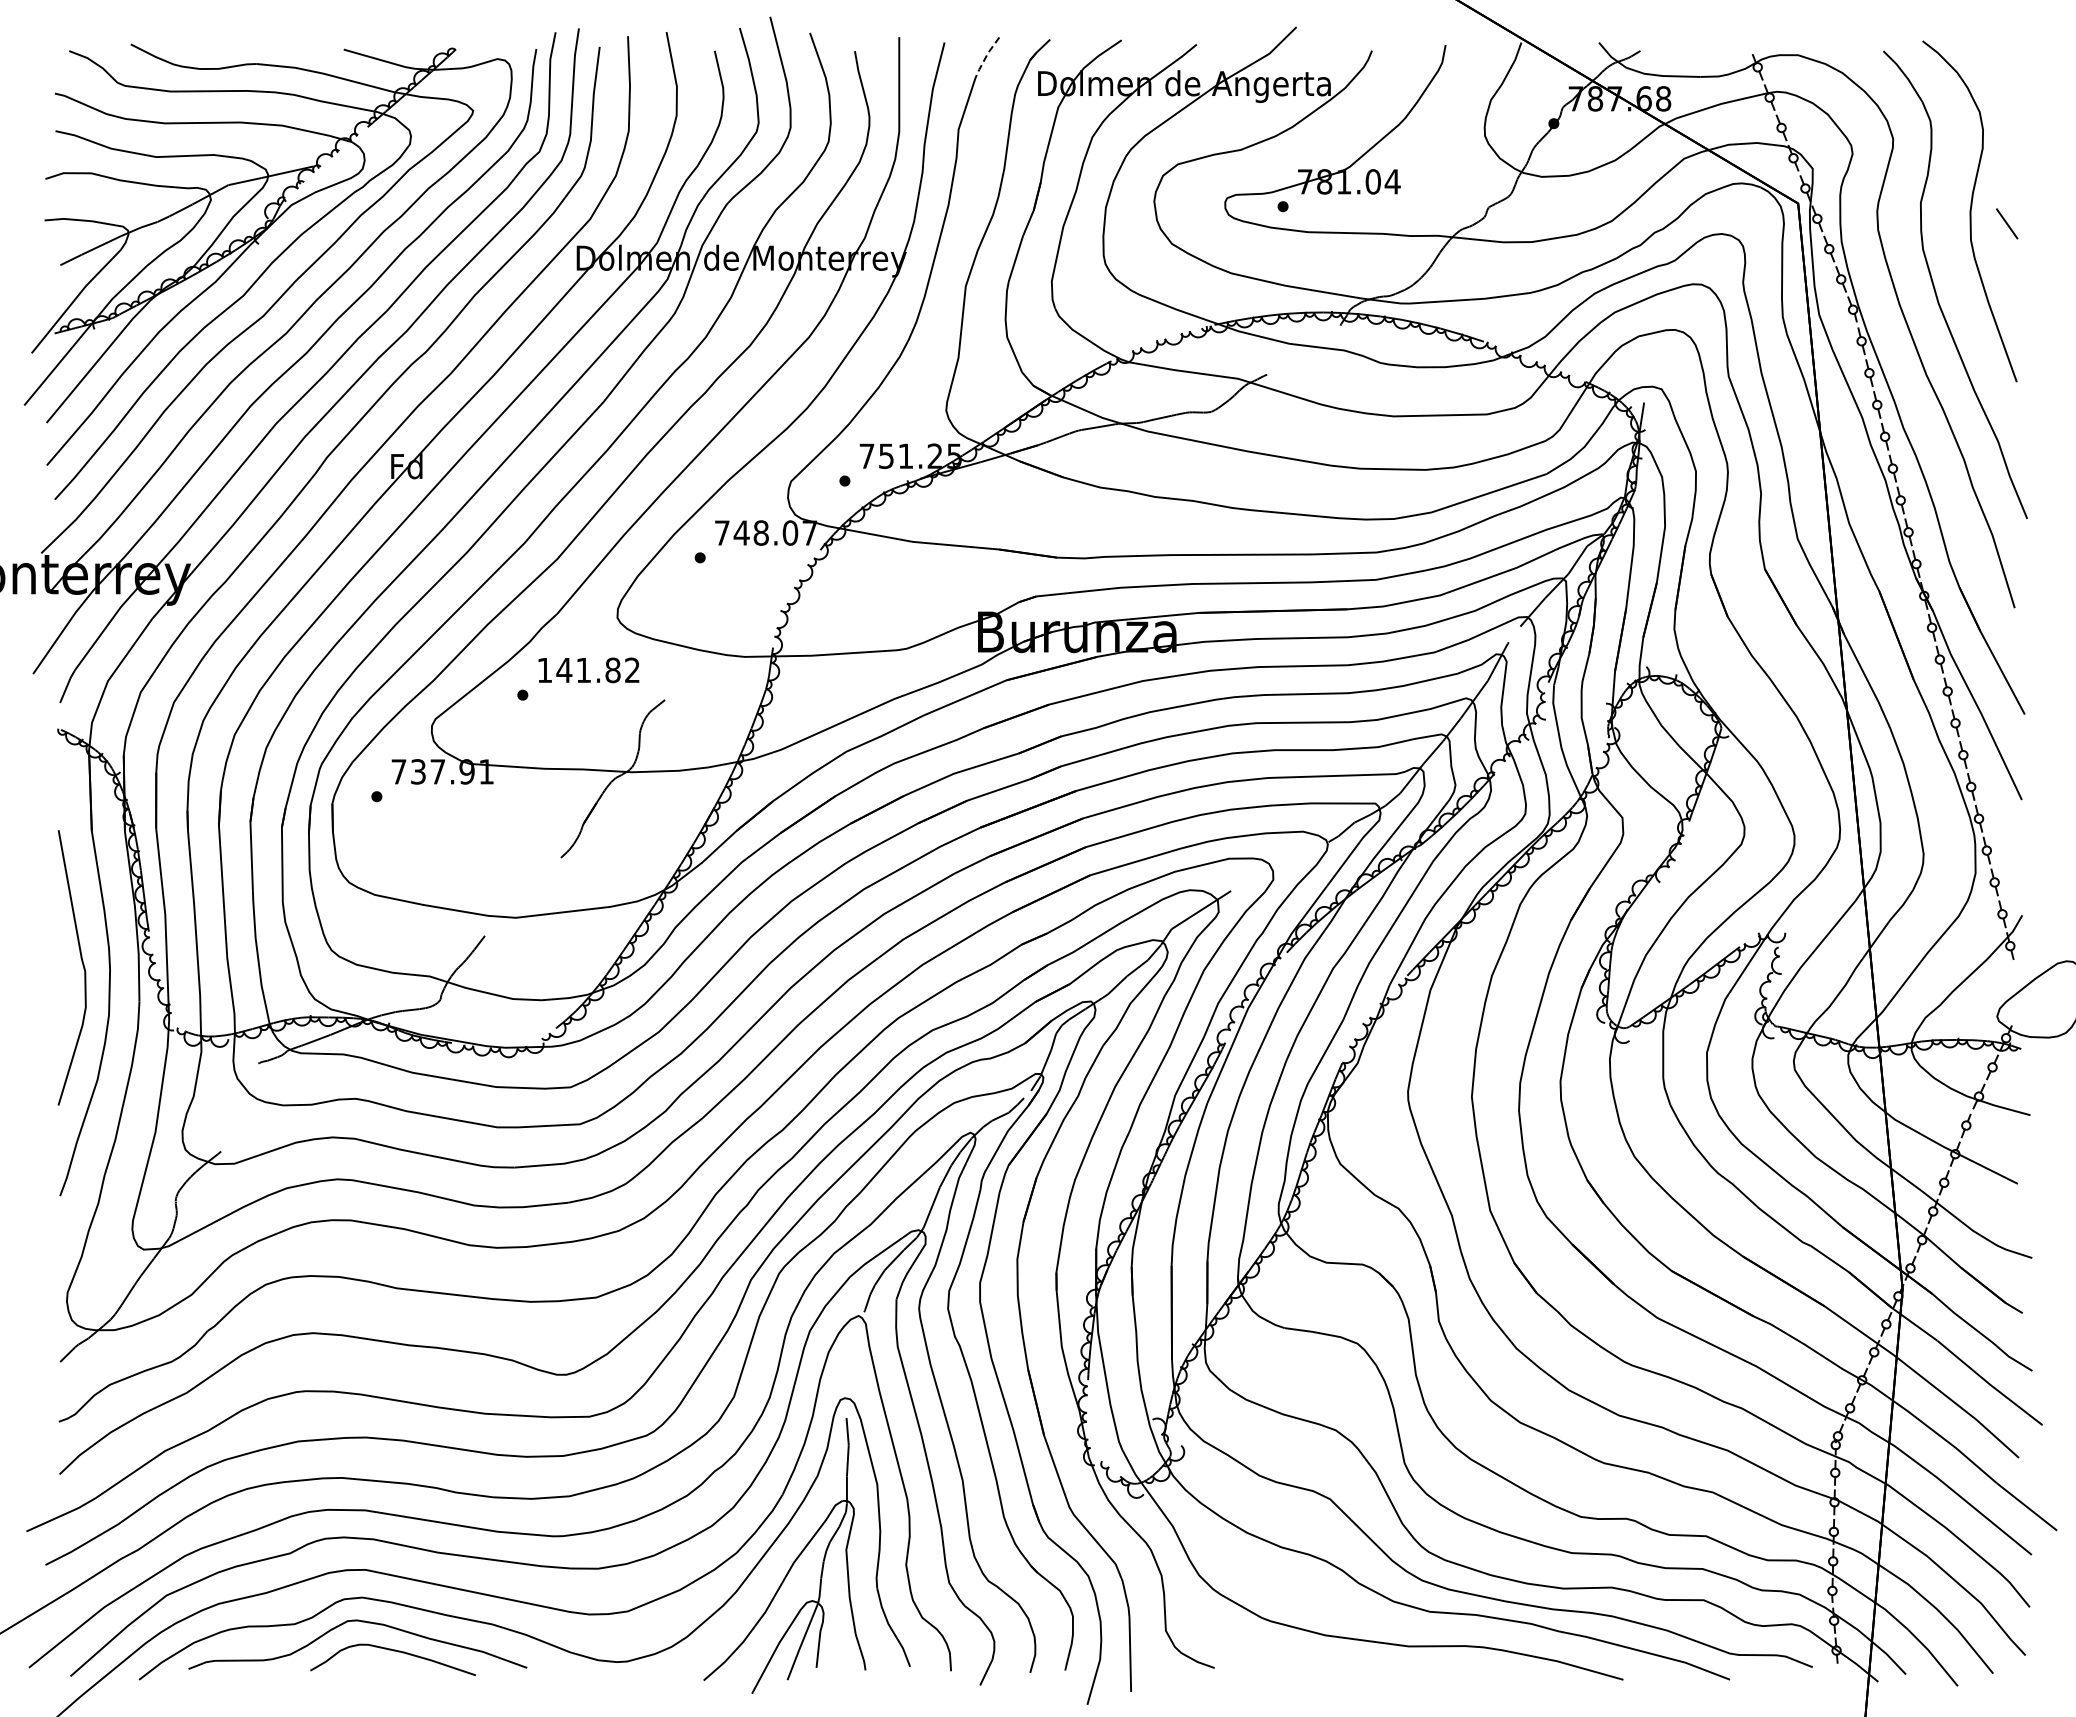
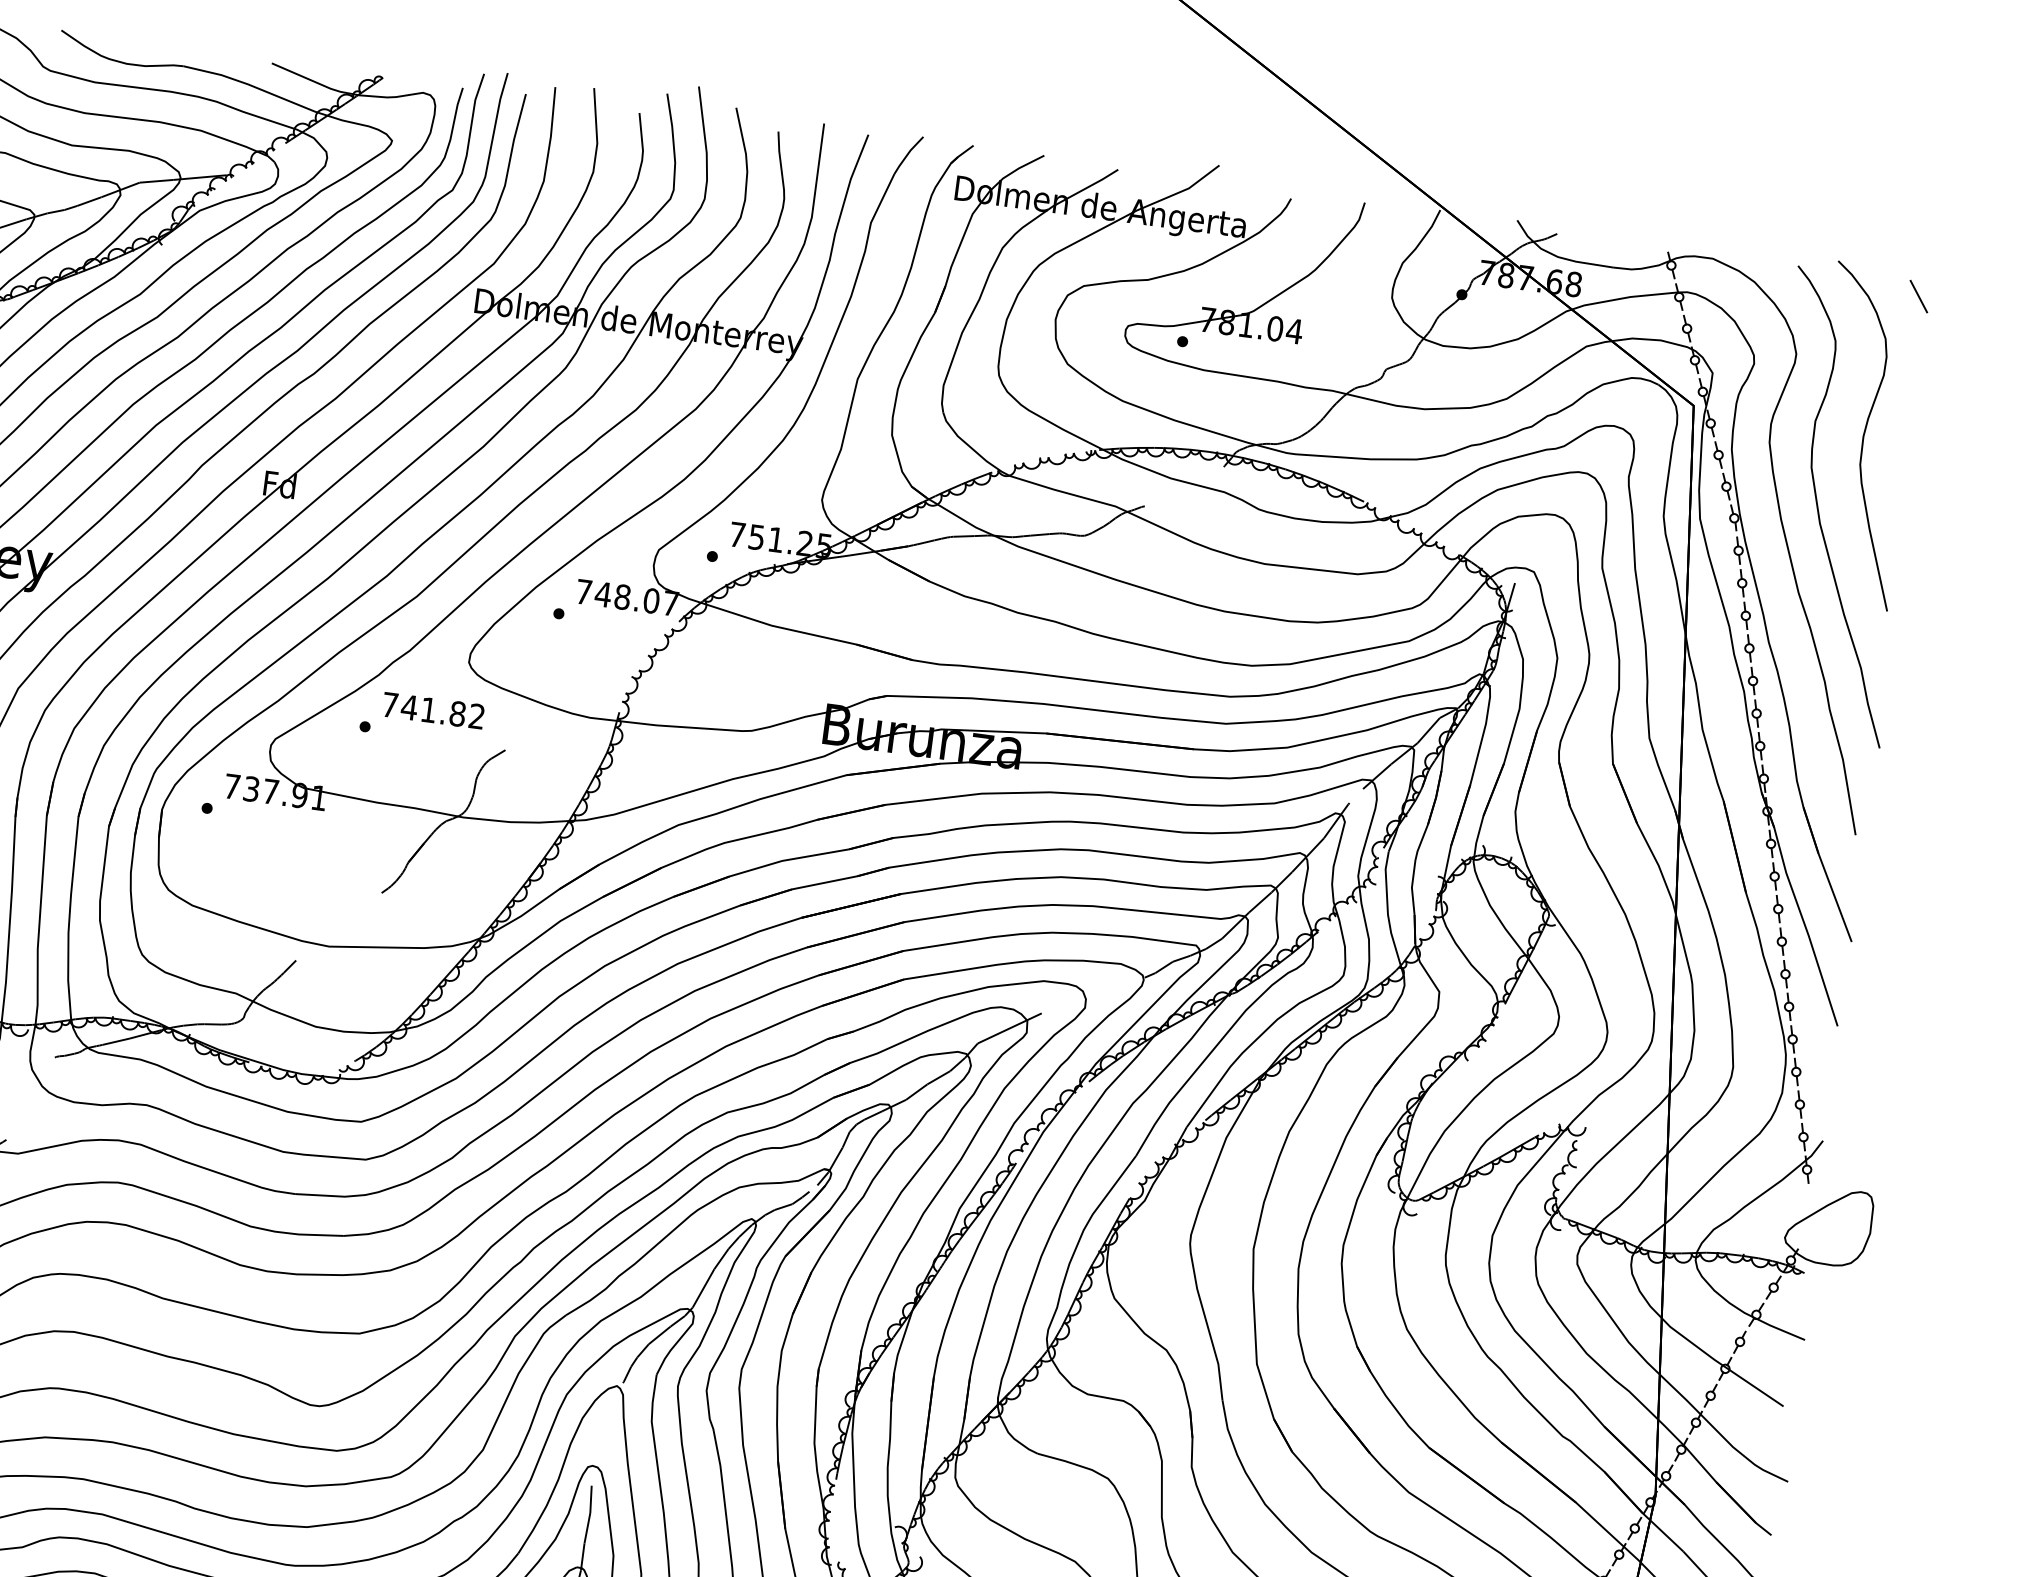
line: (985, 57) -> (907, 154), dashed -> solid
line: (2007, 223) -> (1919, 296), moved
text: (544, 670) -> (389, 705), 141.82 -> 741.82

